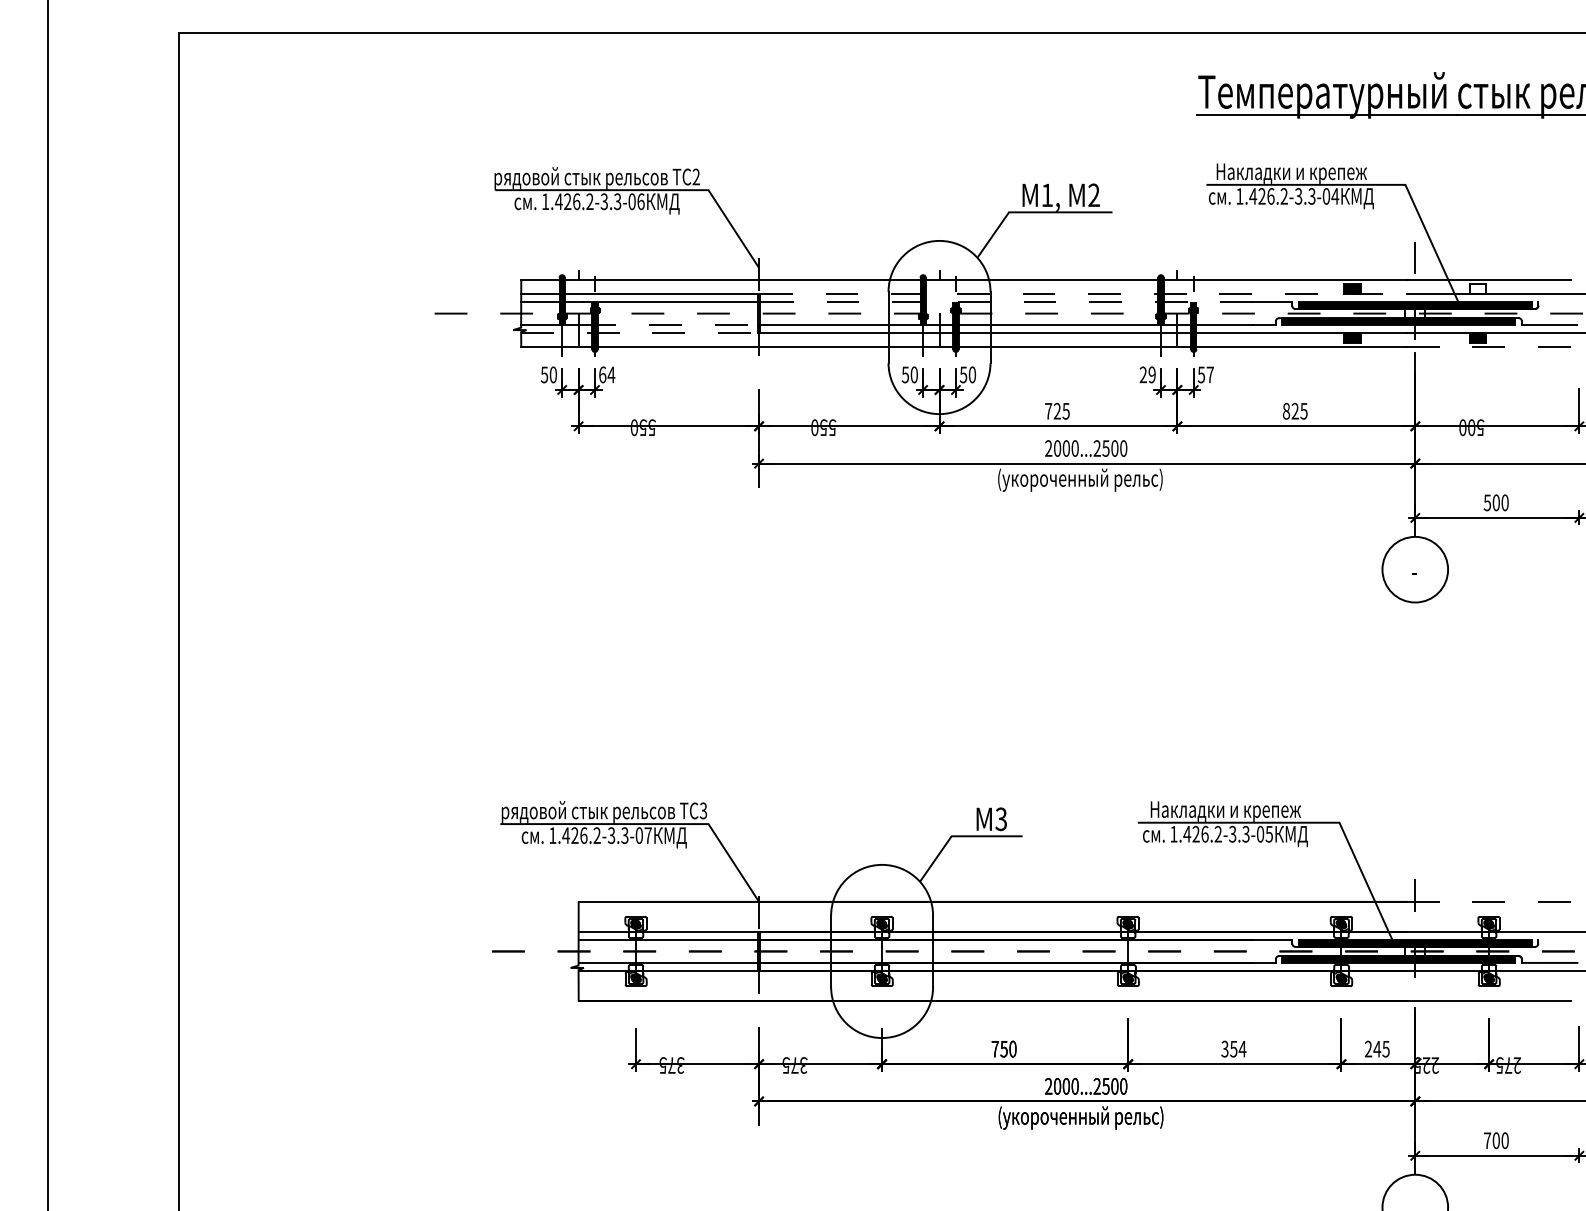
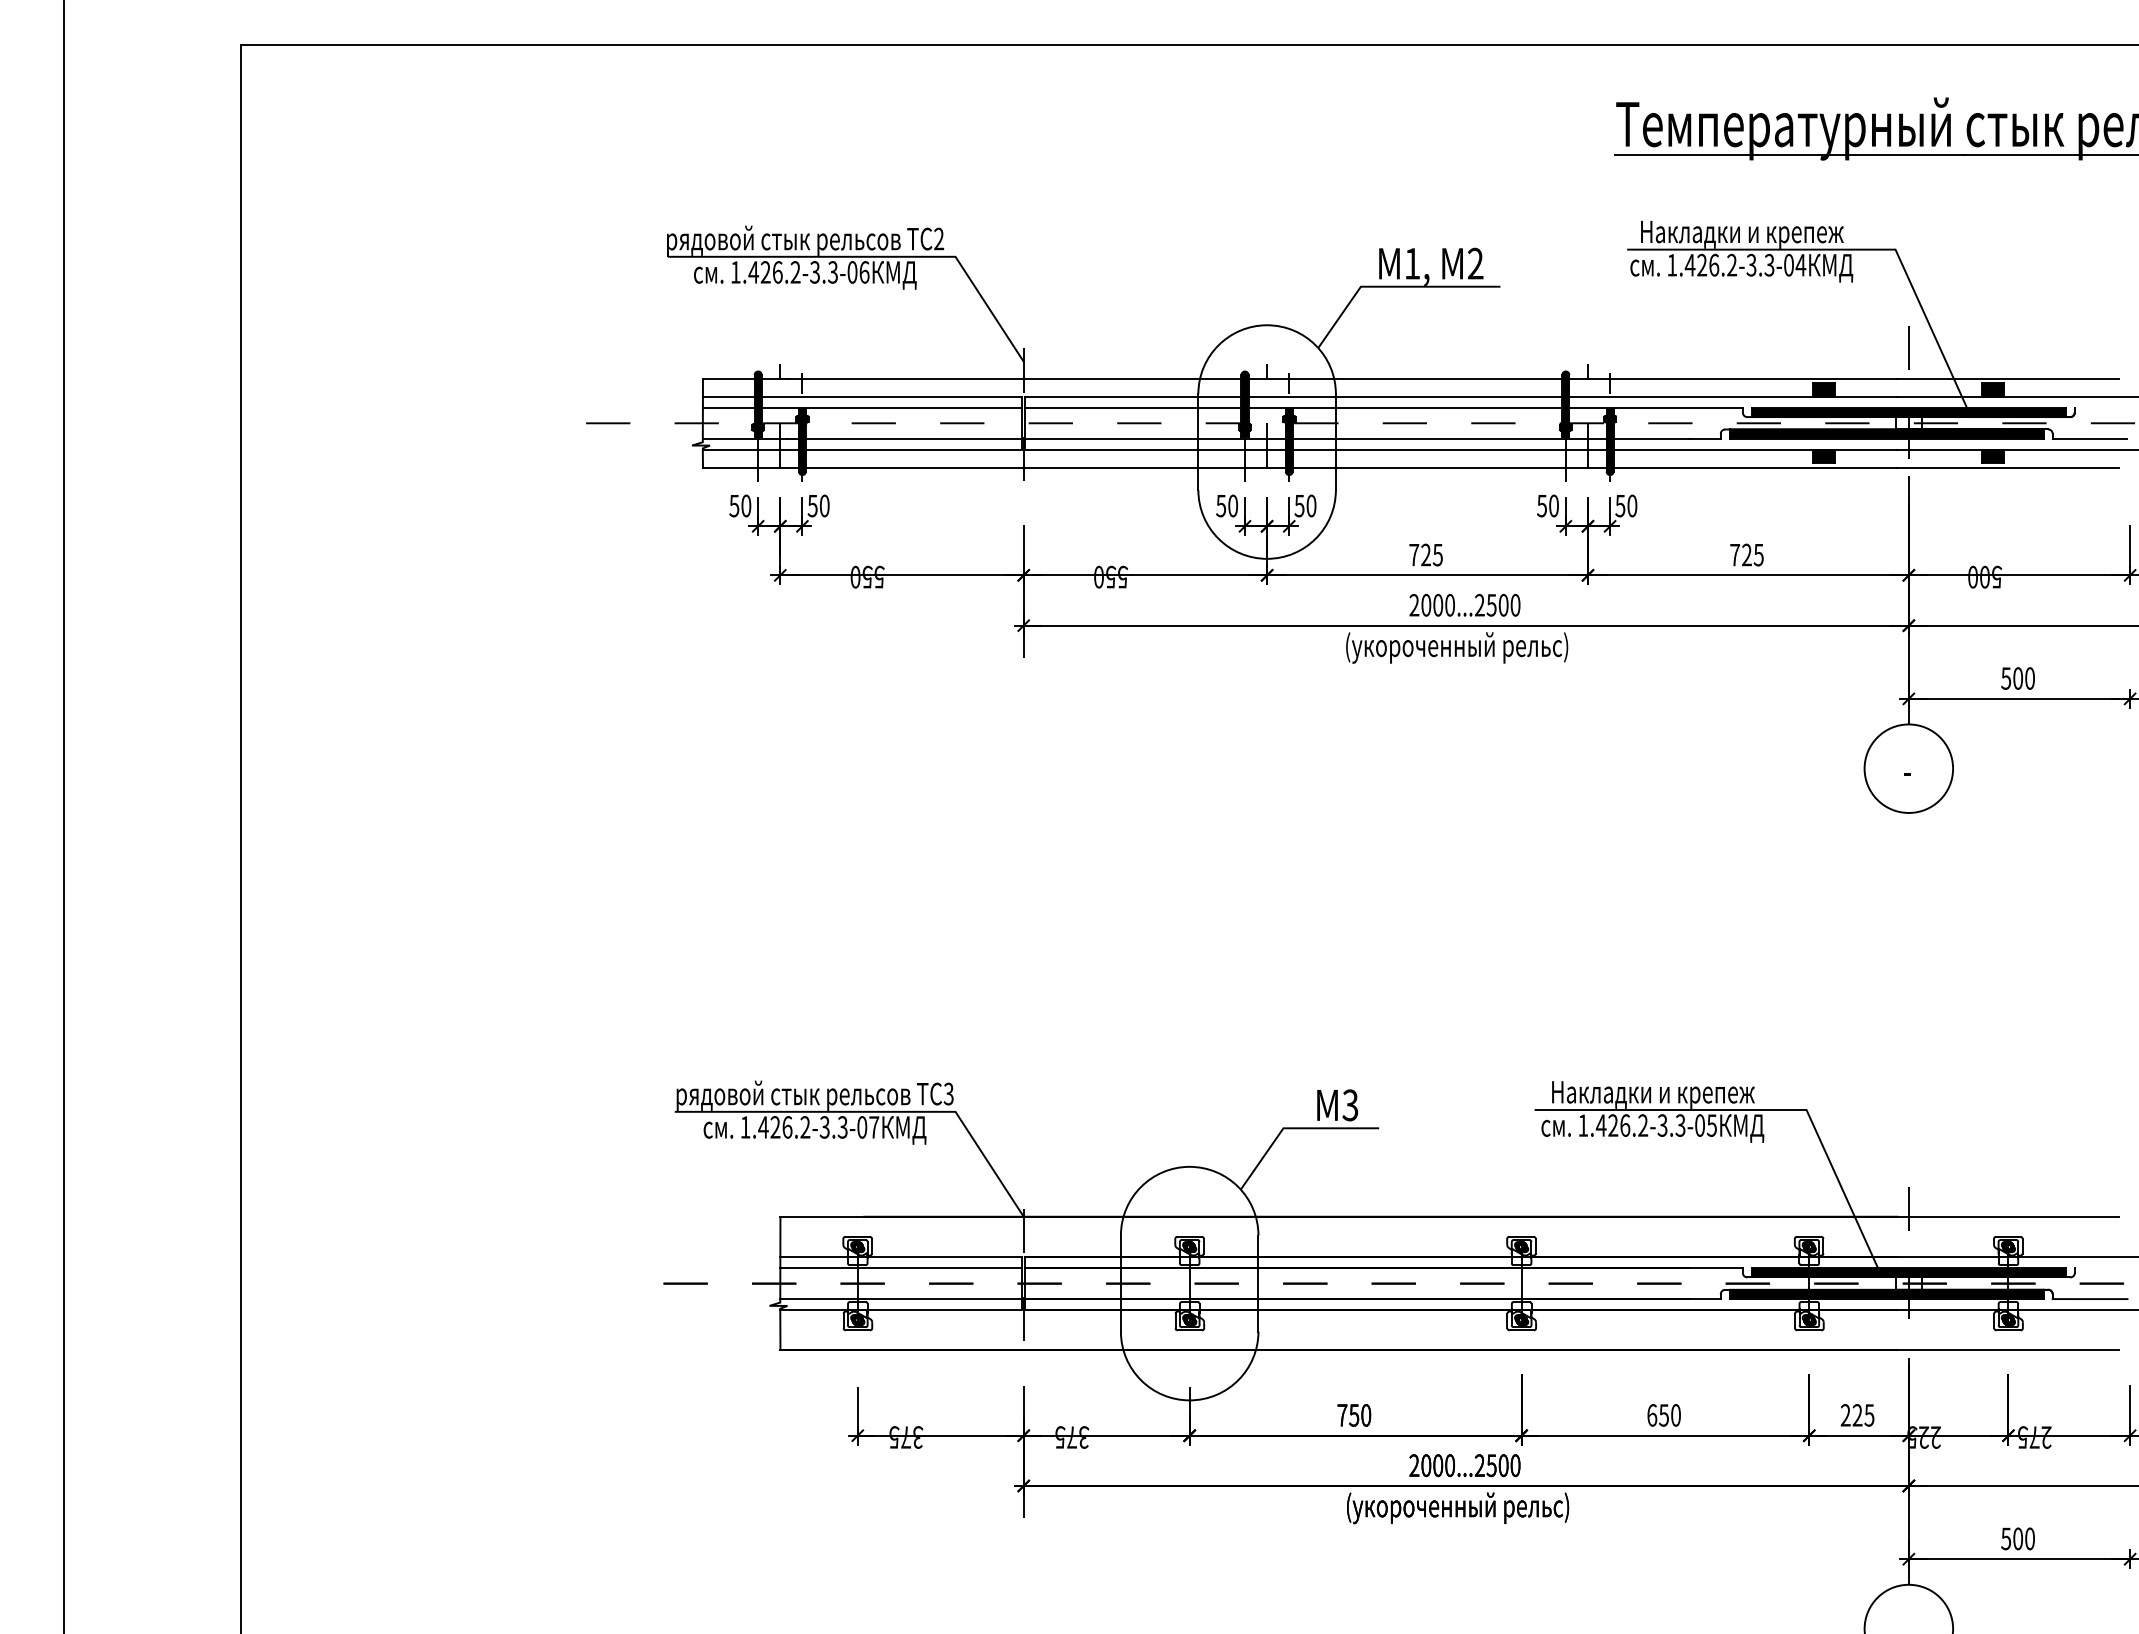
fill: (1478, 288) -> (1993, 389), added
line: (1083, 293) -> (1461, 396), dashed -> solid
line: (1006, 301) -> (1357, 407), dashed -> solid
line: (670, 324) -> (904, 438), dashed -> solid
line: (639, 333) -> (862, 449), dashed -> solid
line: (1488, 346) -> (2007, 467), dashed -> solid
text: (606, 374) -> (818, 505), 64 -> 50
text: (1147, 374) -> (1547, 505), 29 -> 50
text: (1210, 374) -> (1632, 505), 57 -> 50
text: (1286, 410) -> (1735, 554), 825 -> 725
line: (1489, 901) -> (2008, 1216), dashed -> solid
text: (1234, 1049) -> (1664, 1415), 354 -> 650
text: (1377, 1049) -> (1857, 1415), 245 -> 225
text: (1487, 1140) -> (2006, 1538), 700 -> 500

